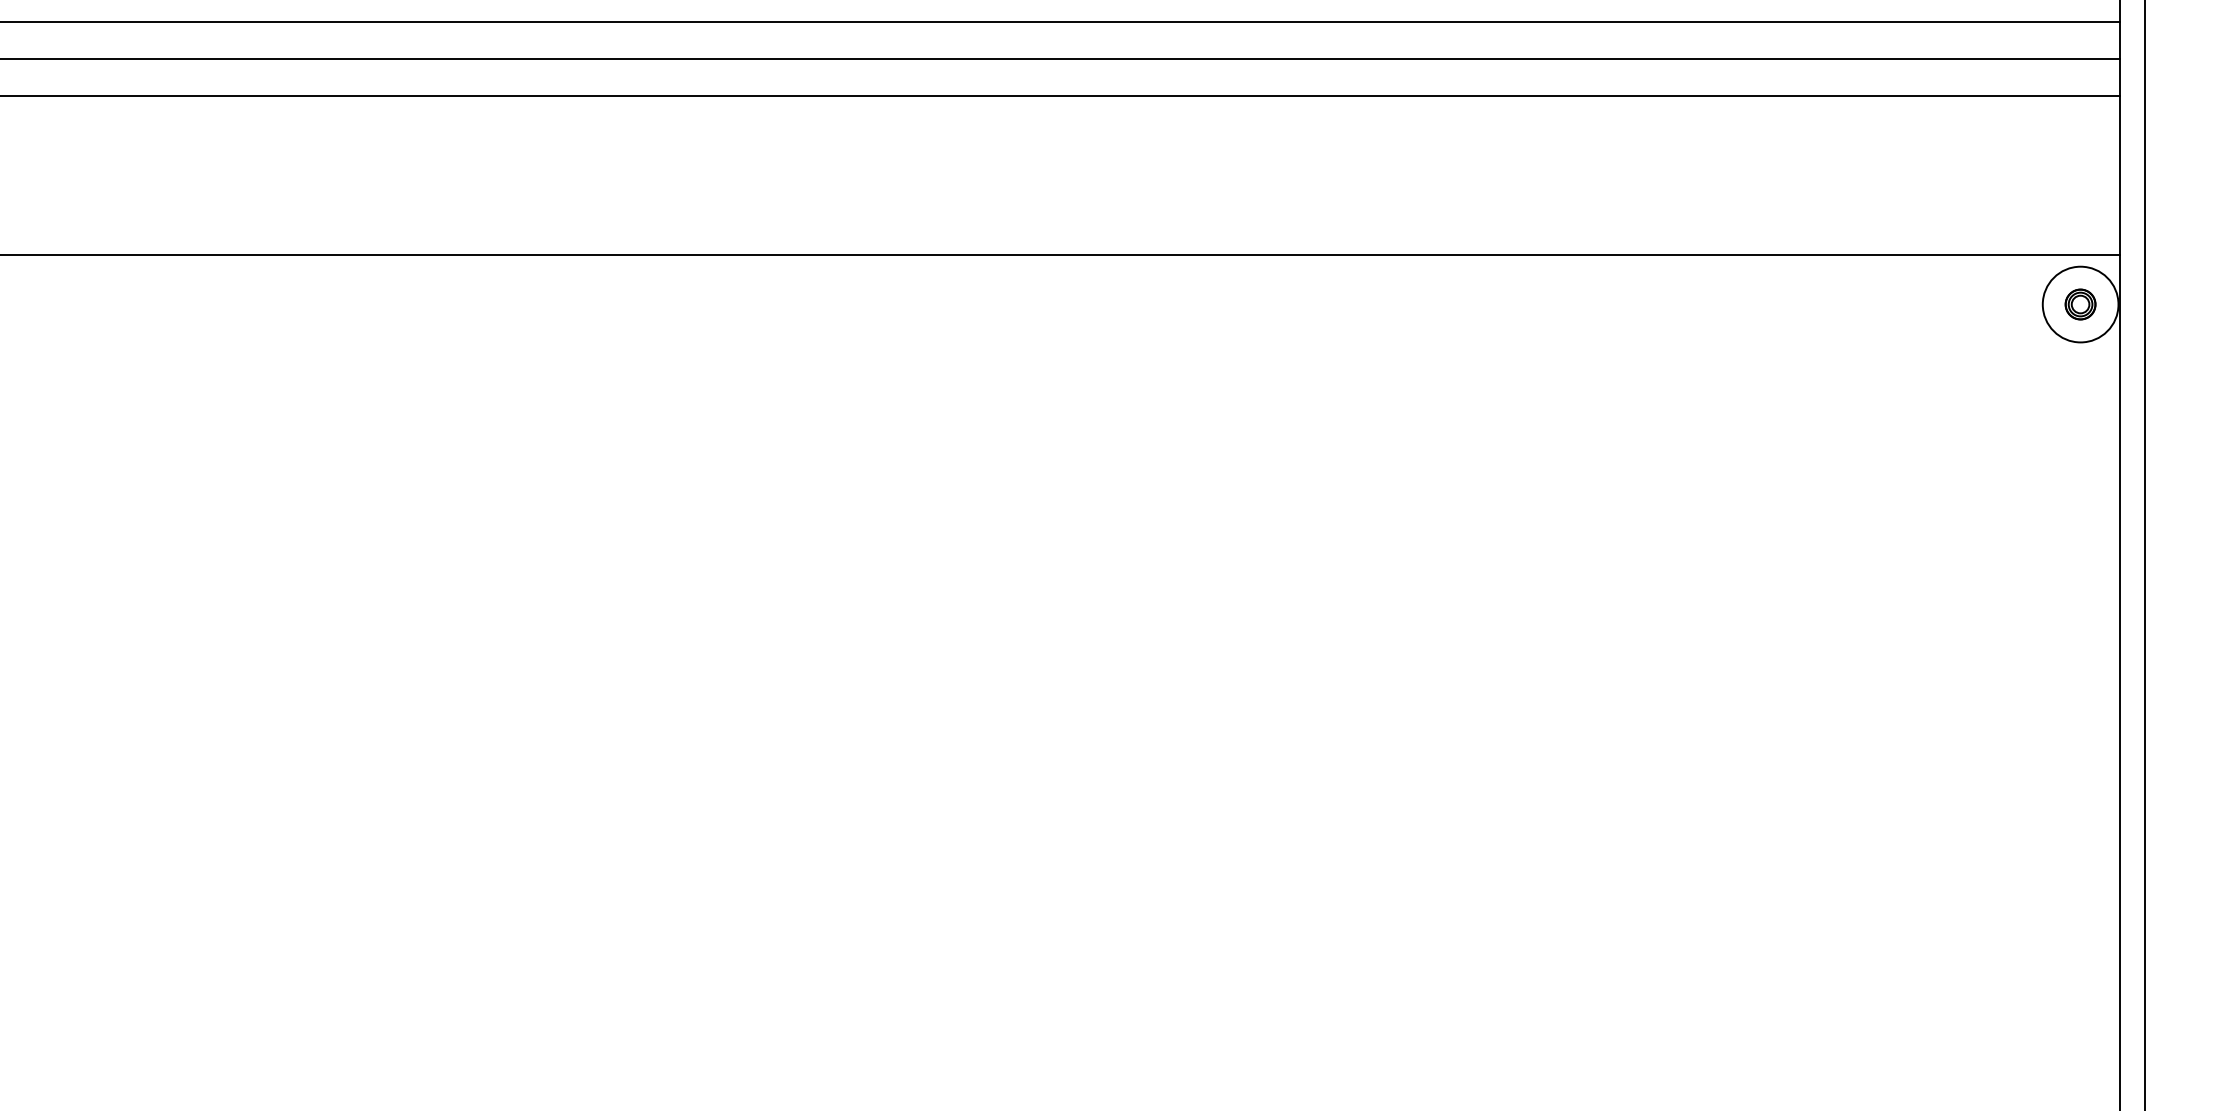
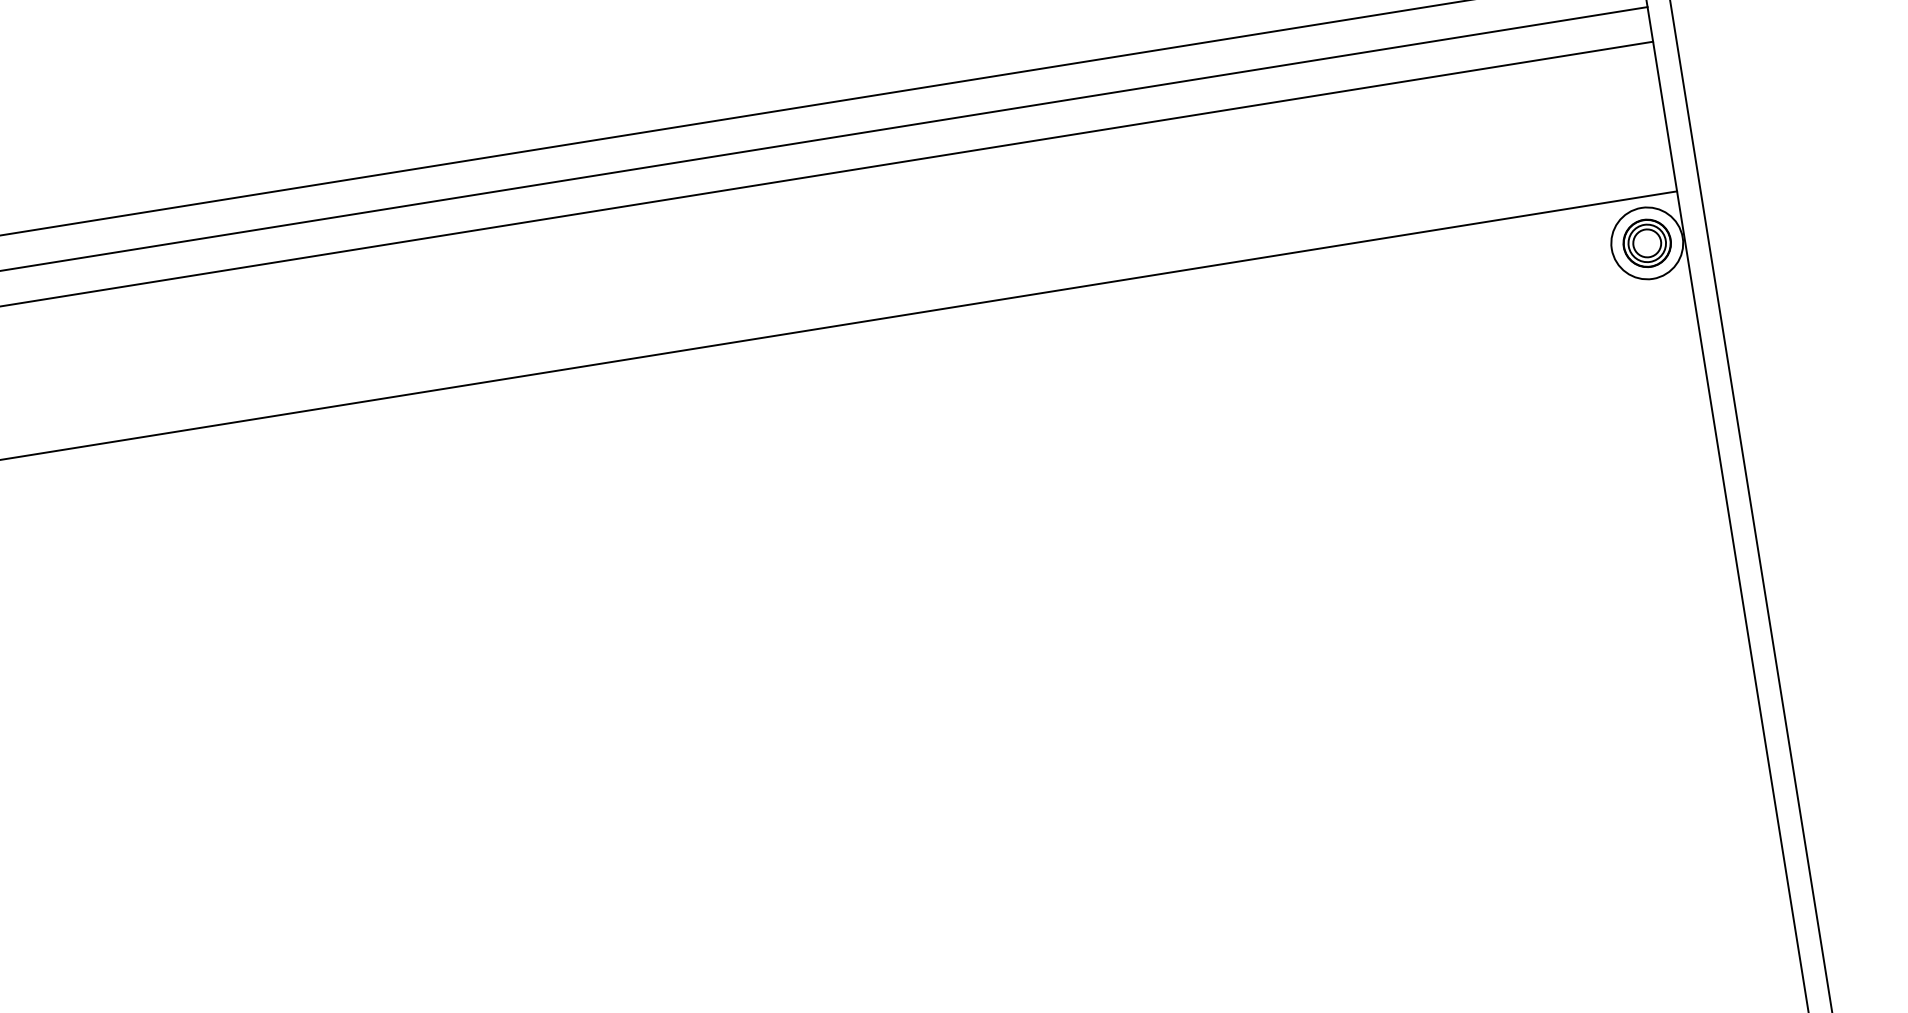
part: (2080, 304) -> (1647, 243), size x1.67

